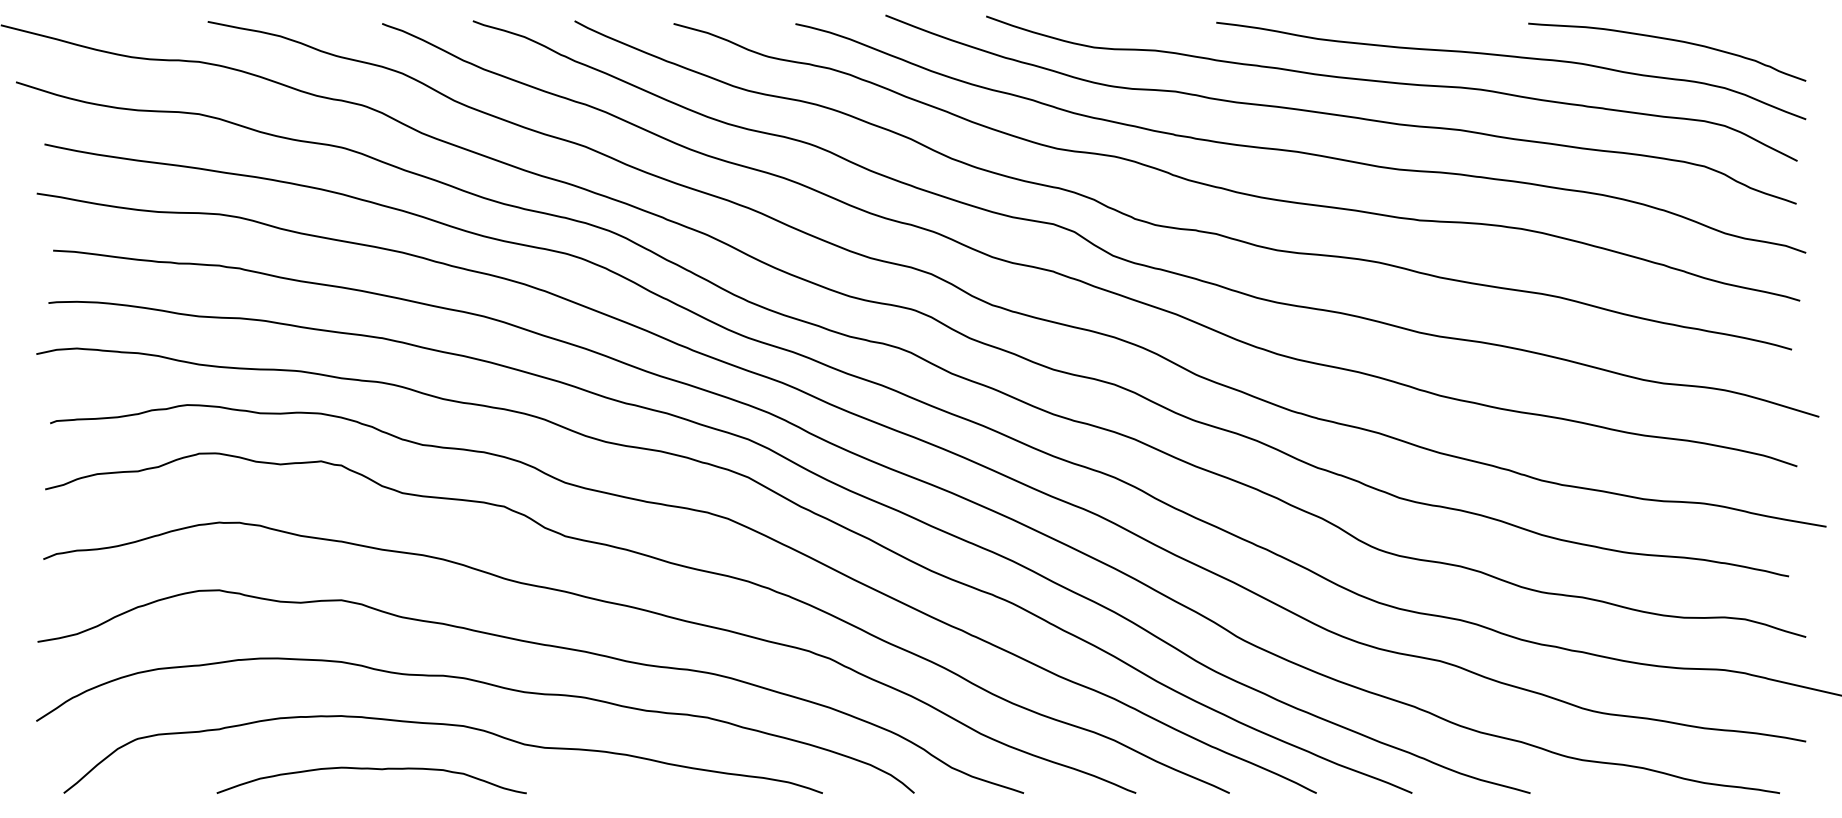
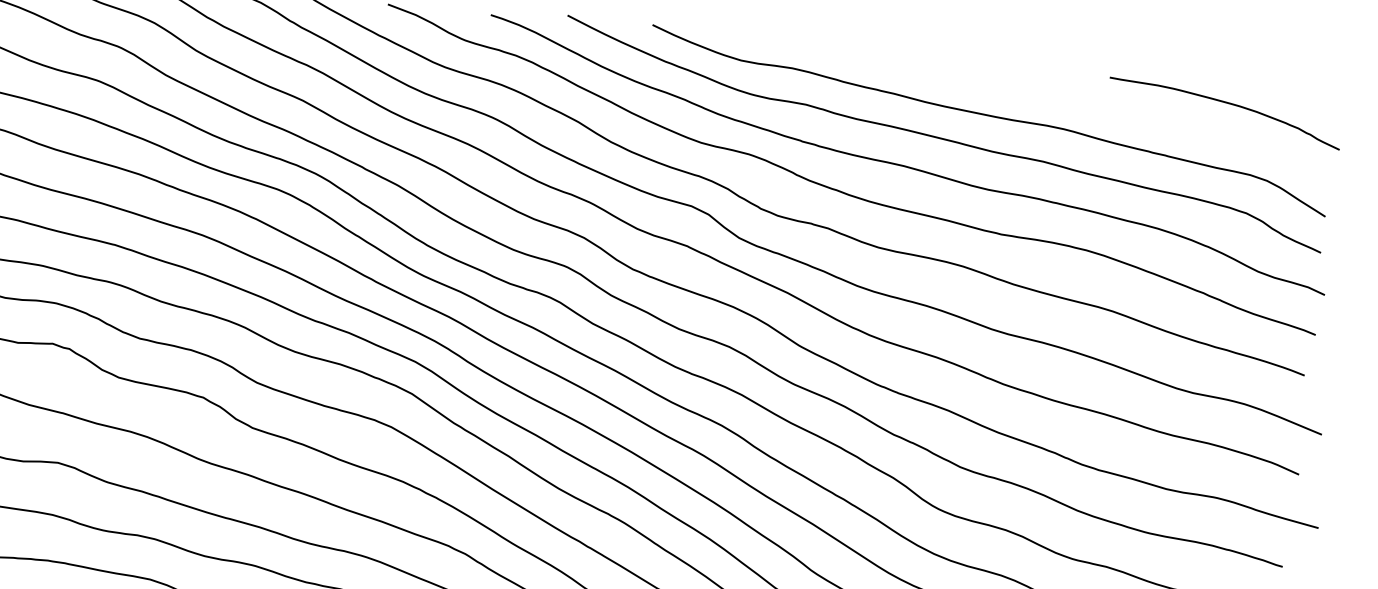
curve: (1511, 57) -> (1092, 104), removed

